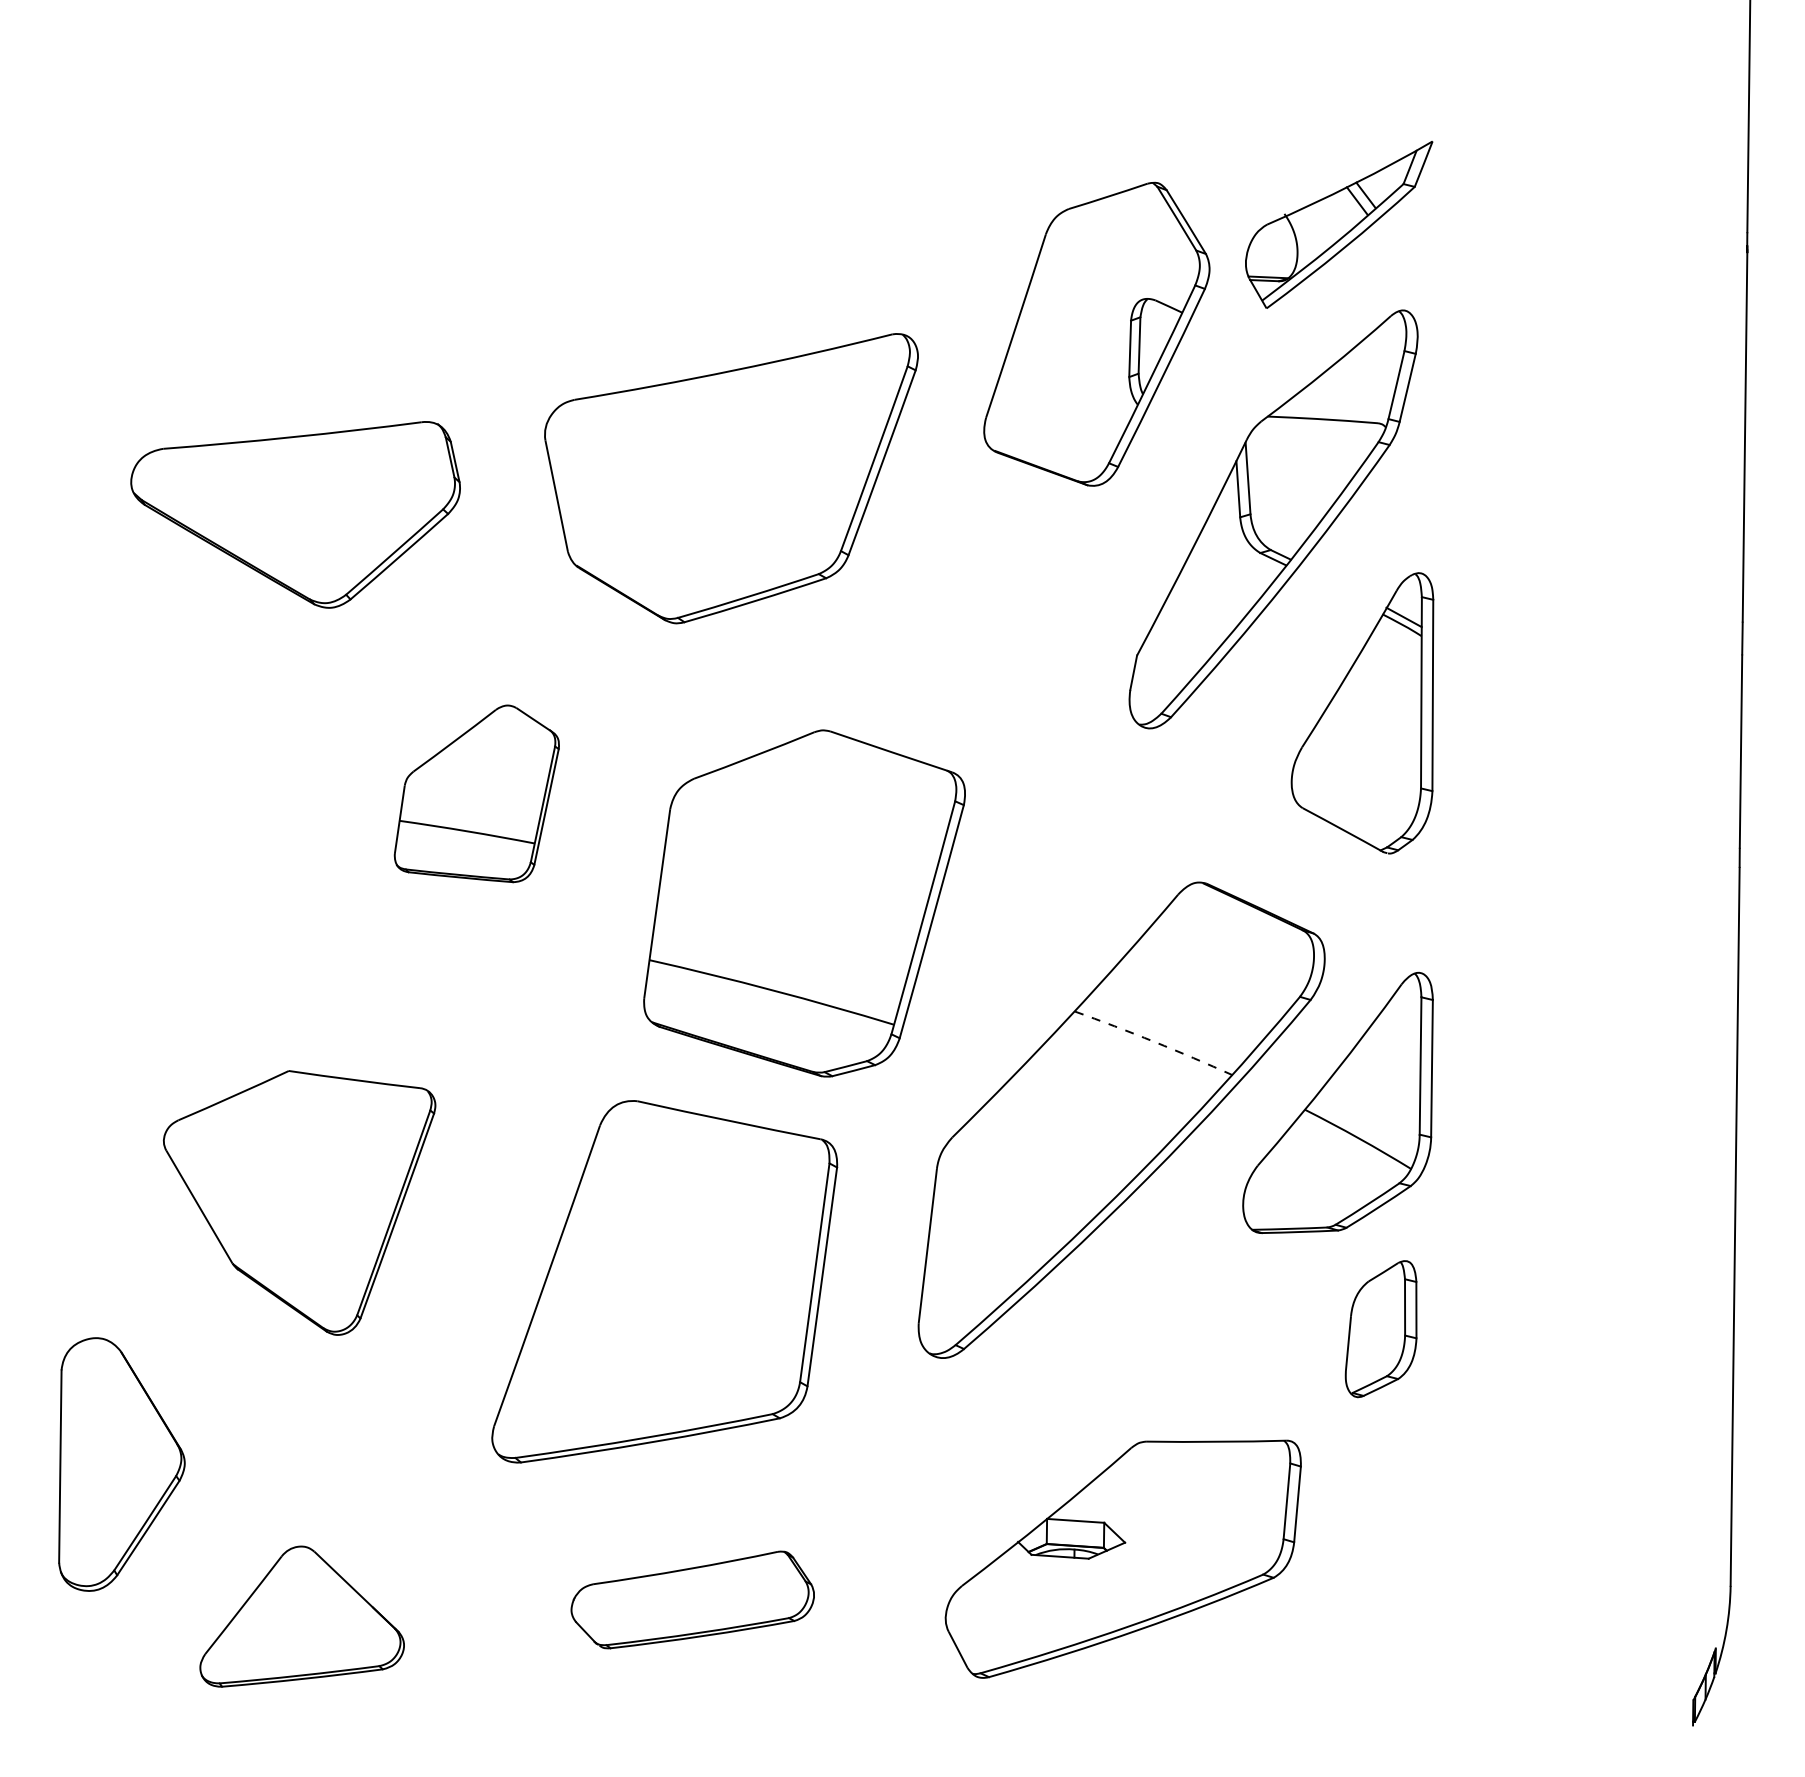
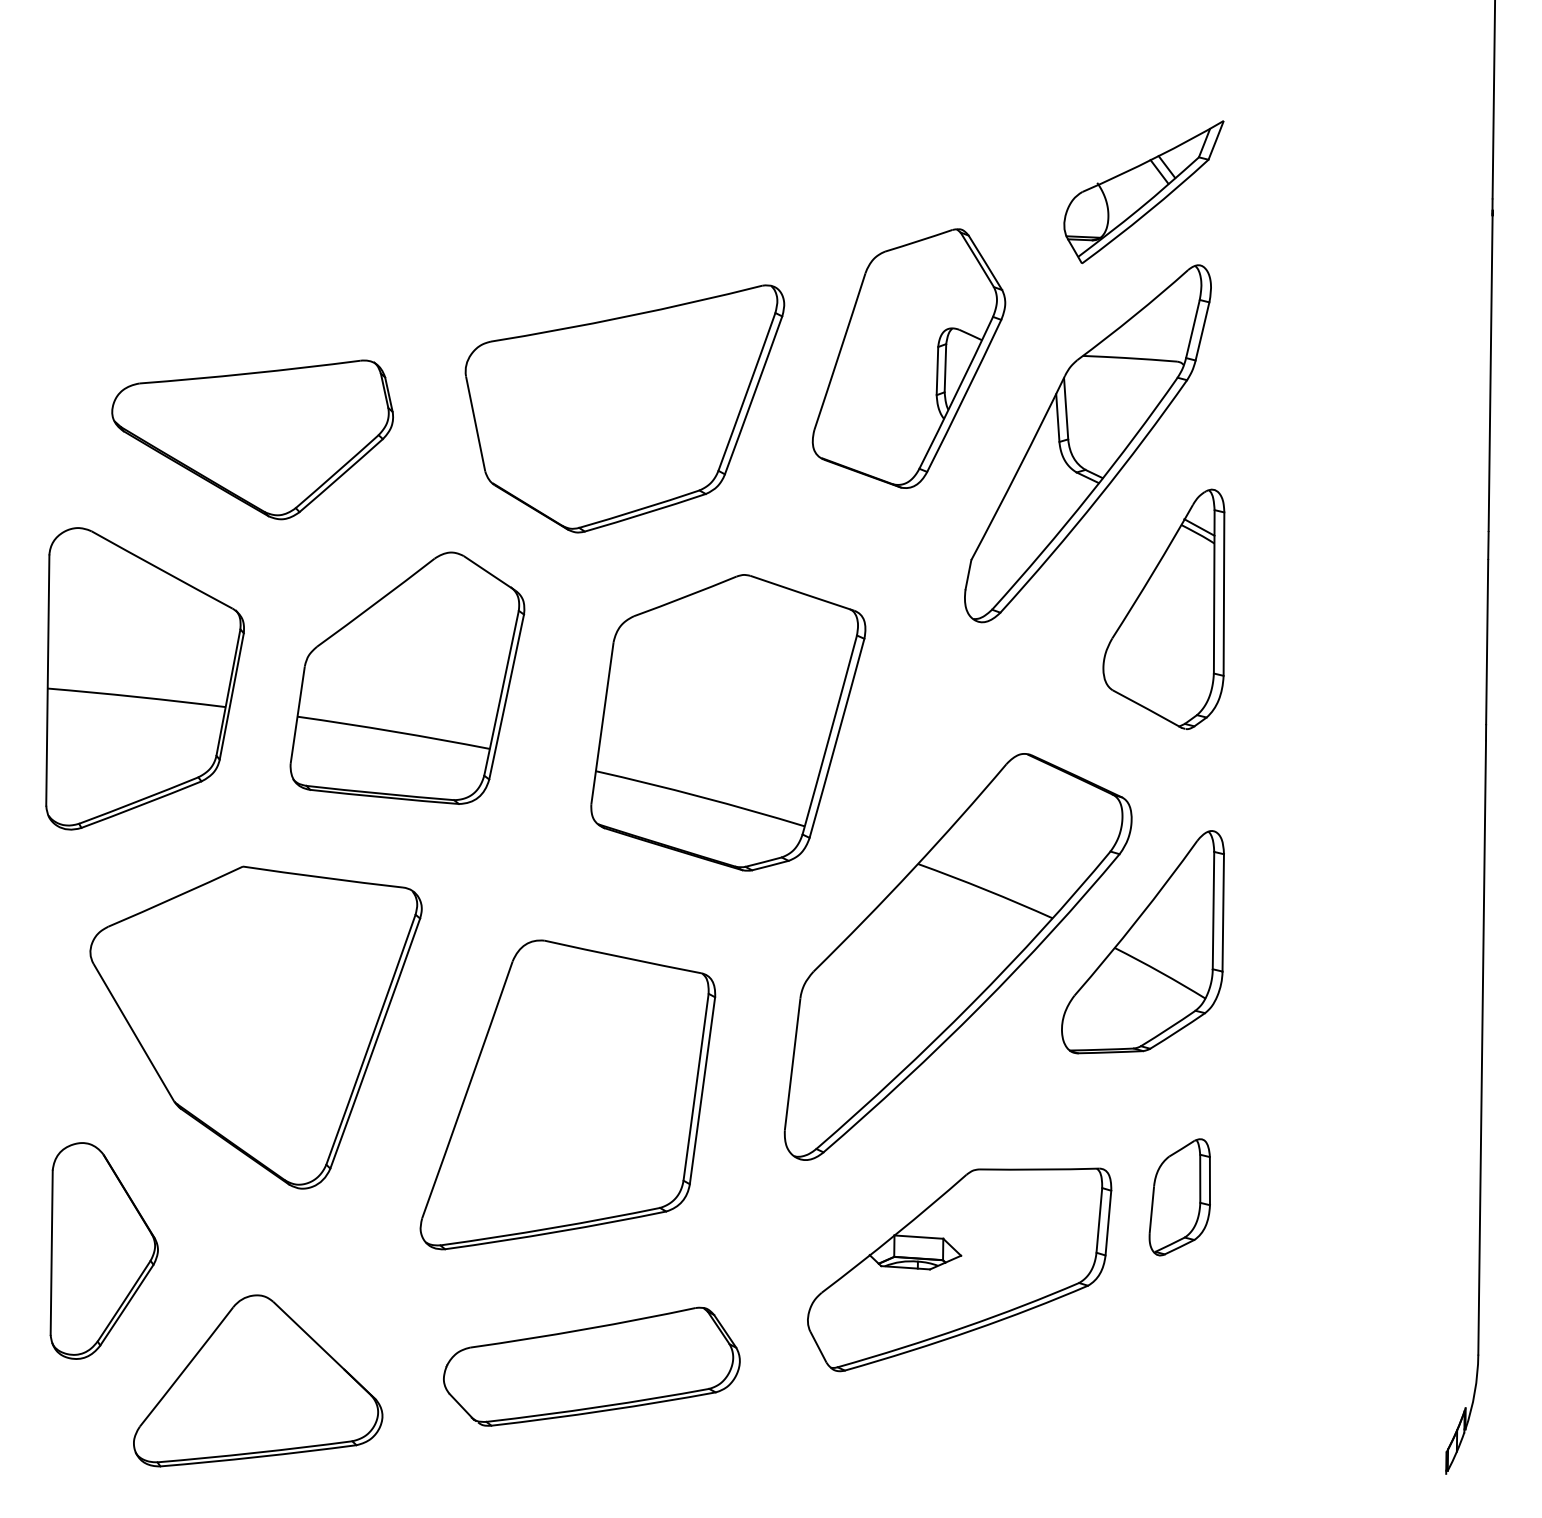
part: (1096, 334) -> (908, 358), moved
part: (476, 793) -> (407, 677), size x1.67
part: (168, 794) -> (144, 678), added
part: (804, 903) -> (728, 722), moved
arc: (1154, 1041) -> (986, 889), dashed -> solid
part: (298, 1202) -> (255, 1027), size x1.43
part: (1380, 1329) -> (1179, 1197), moved
part: (1123, 1558) -> (959, 1269), moved
part: (692, 1599) -> (591, 1366), size x1.43
part: (302, 1616) -> (258, 1380), size x1.43

